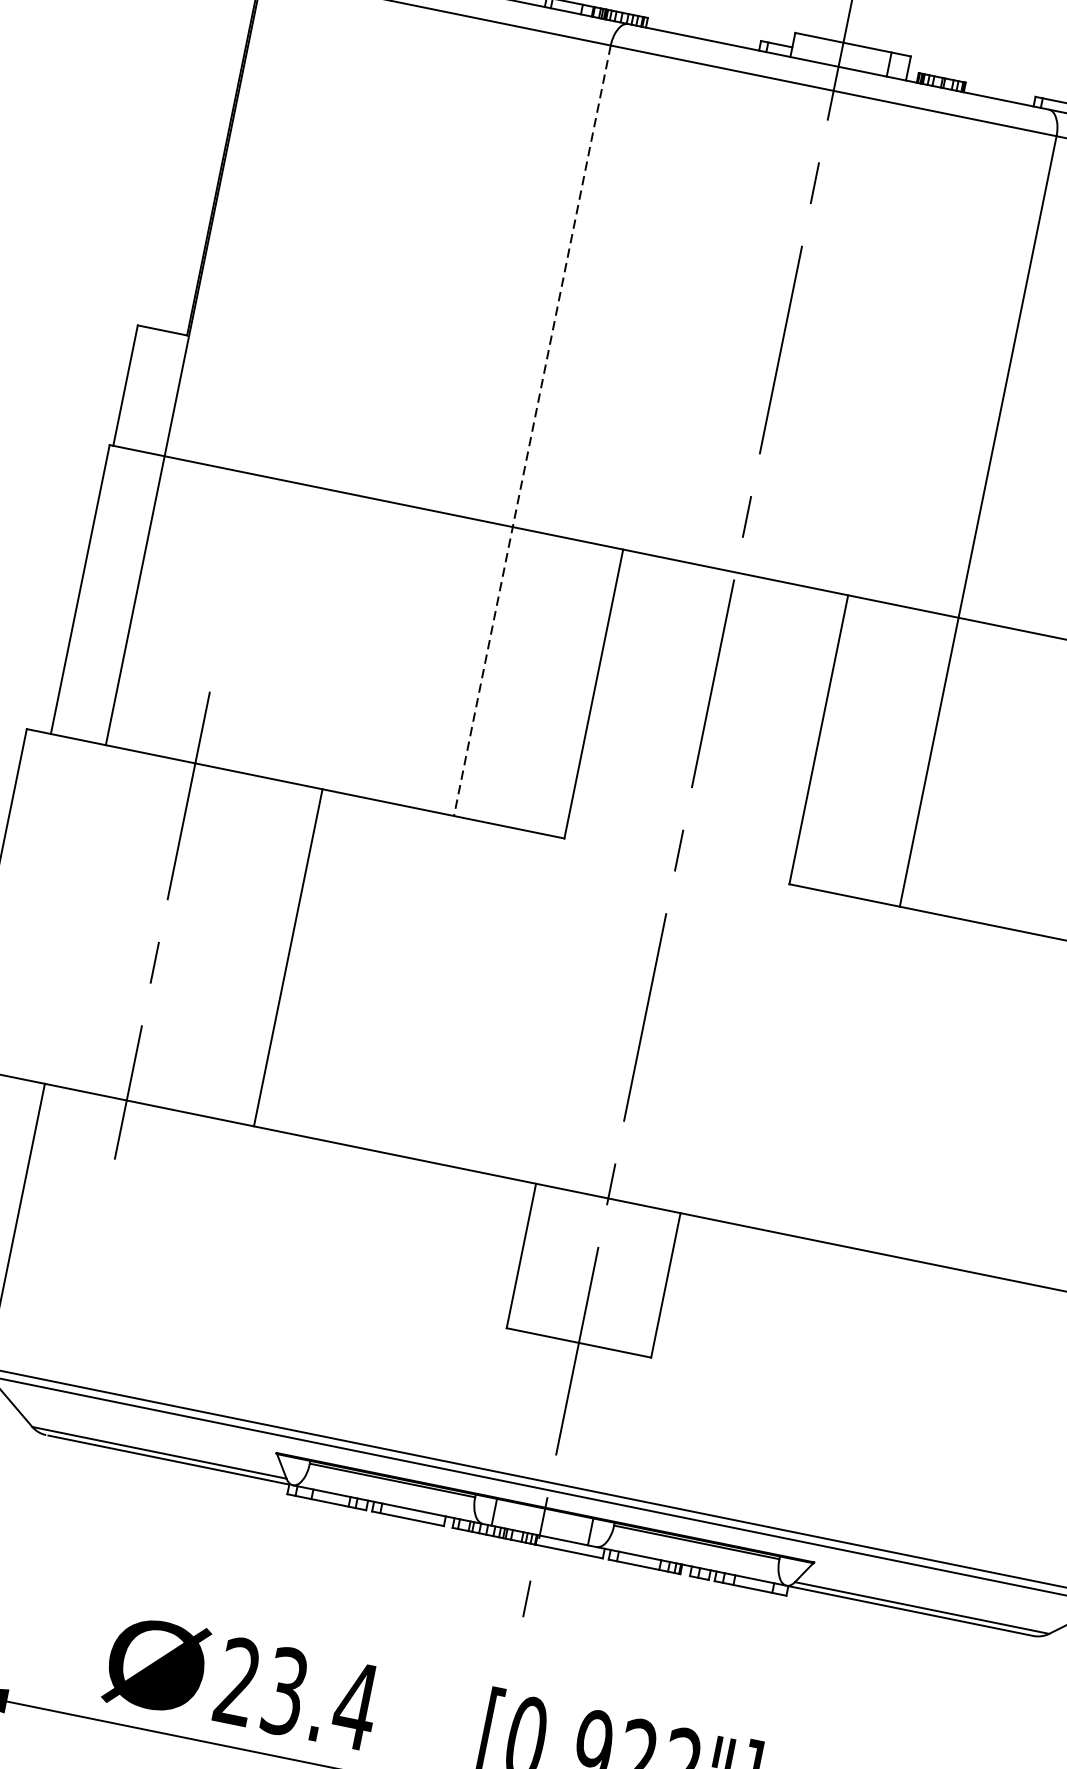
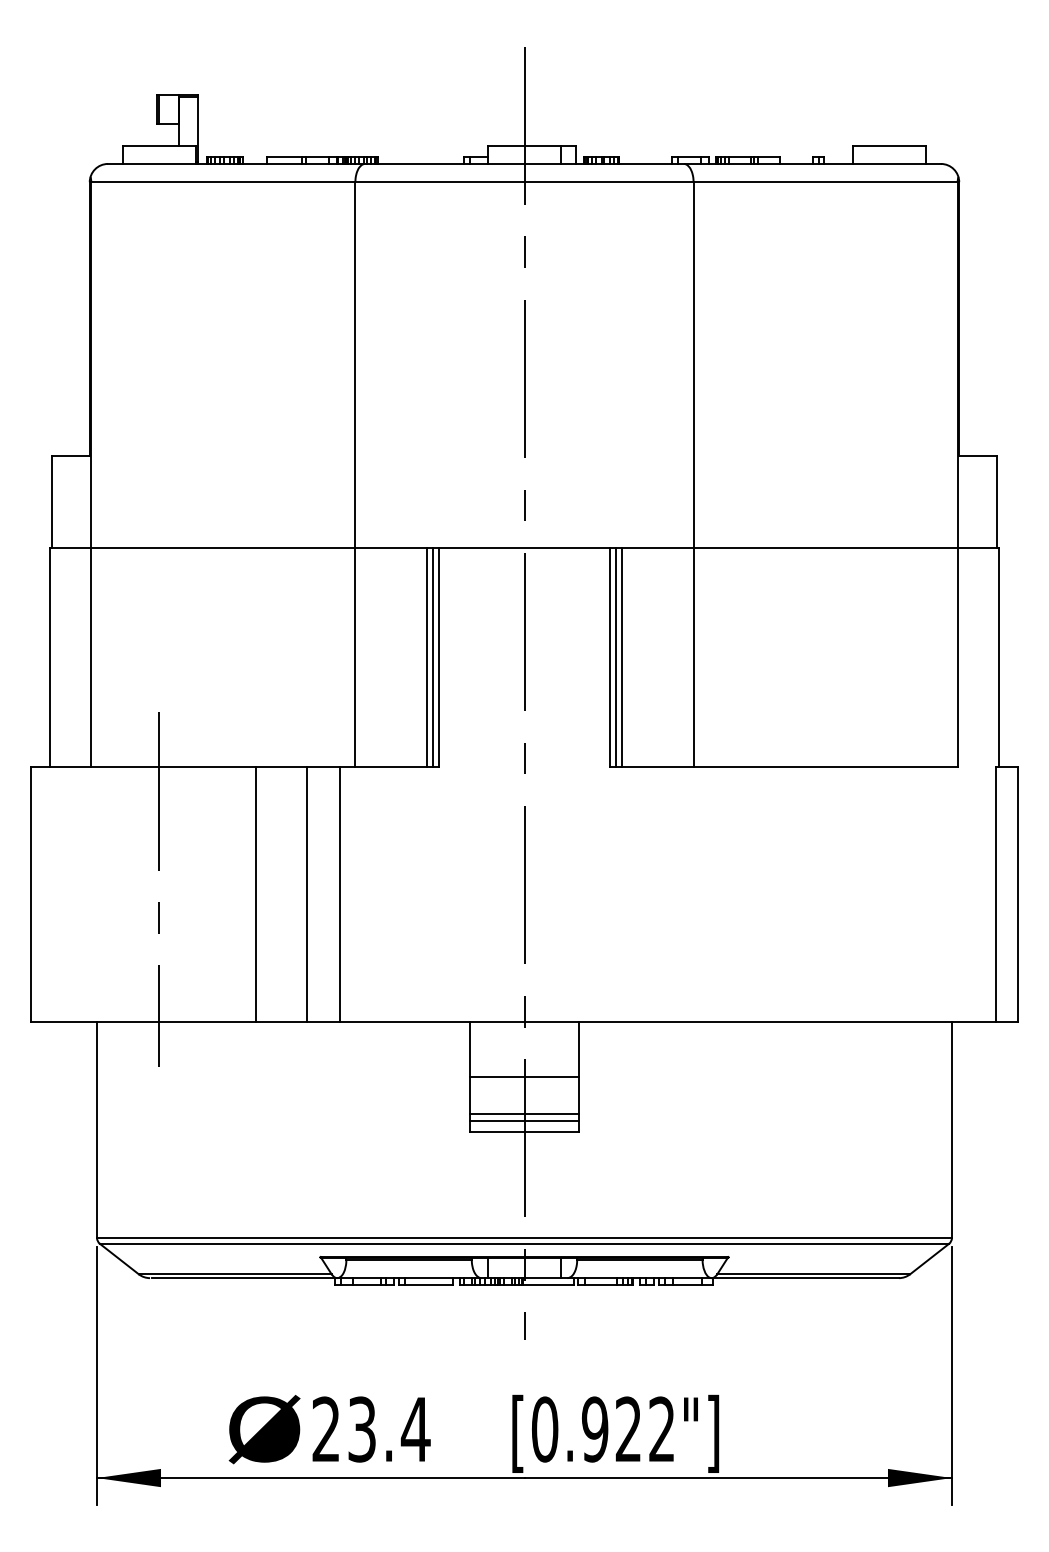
line: (532, 430) -> (355, 474), dashed -> solid
line: (578, 690) -> (427, 656), added
line: (586, 691) -> (433, 656), added
line: (826, 740) -> (615, 656), added
line: (834, 742) -> (621, 656), added
line: (355, 971) -> (306, 894), added
line: (400, 980) -> (340, 894), added
line: (593, 1271) -> (524, 1077), added
line: (583, 1318) -> (524, 1113), added
line: (581, 1329) -> (524, 1121), added

